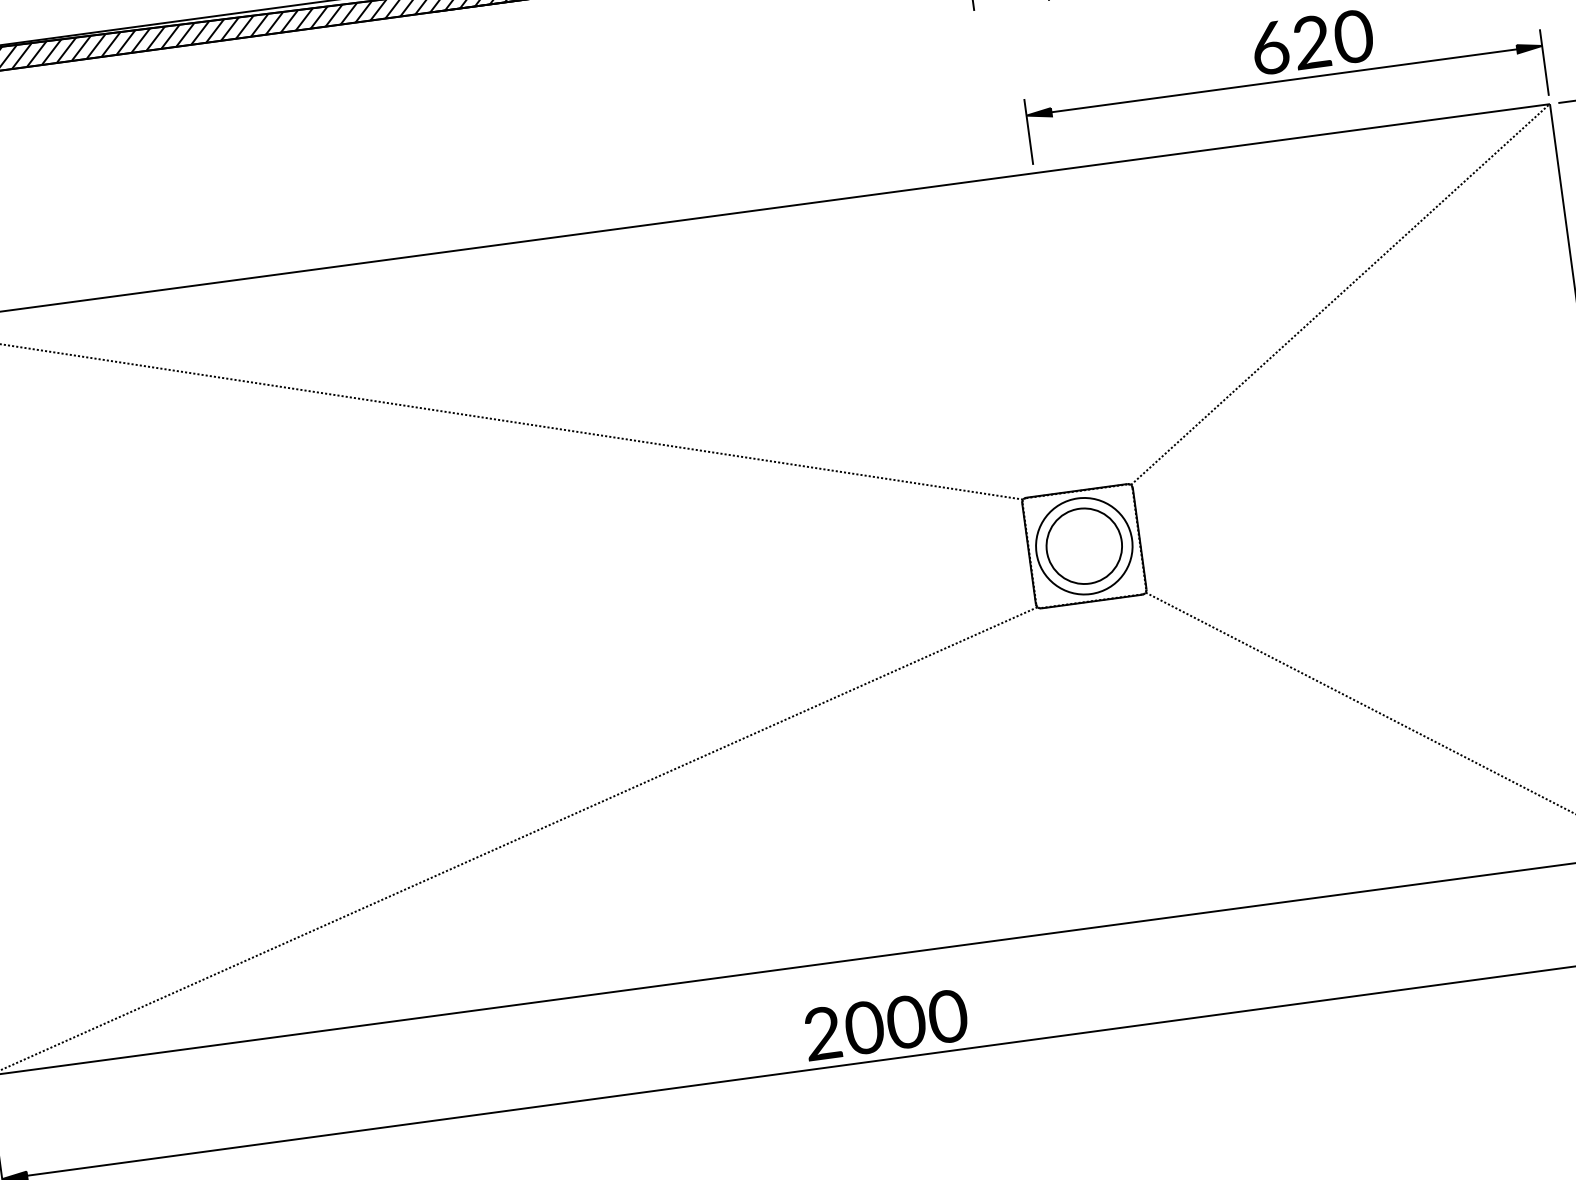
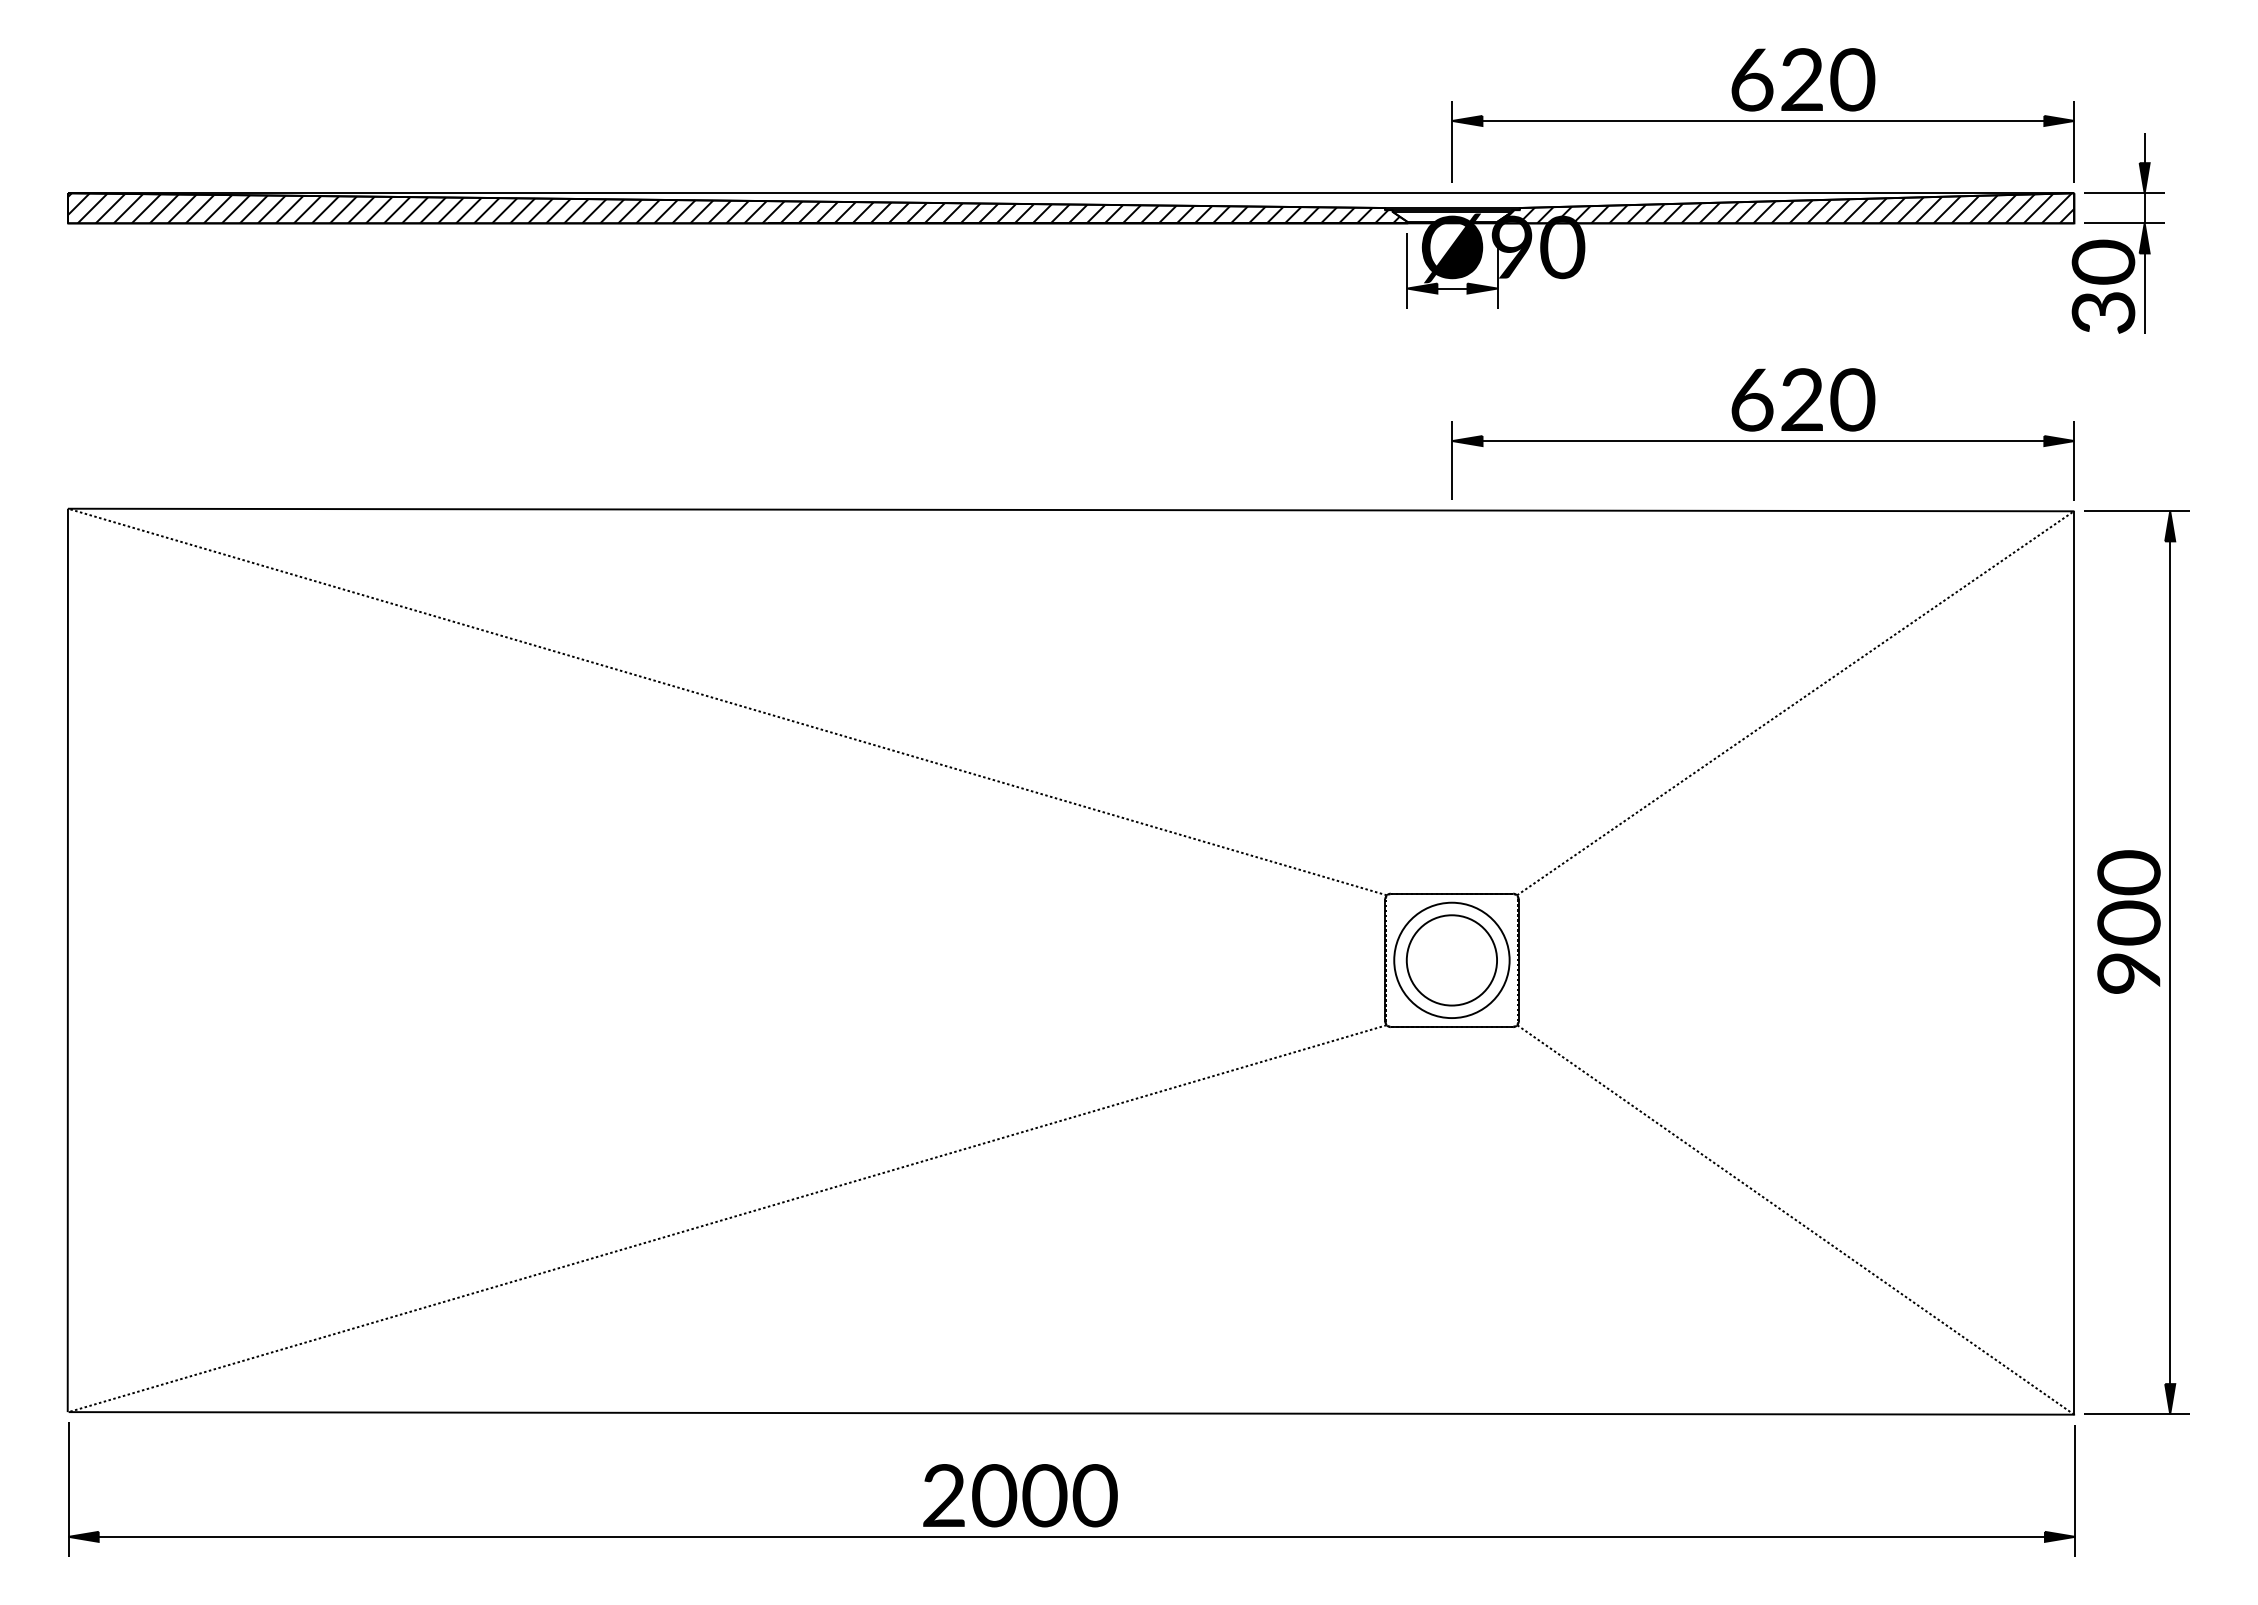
text: (886, 1024) -> (1020, 1495), moved

